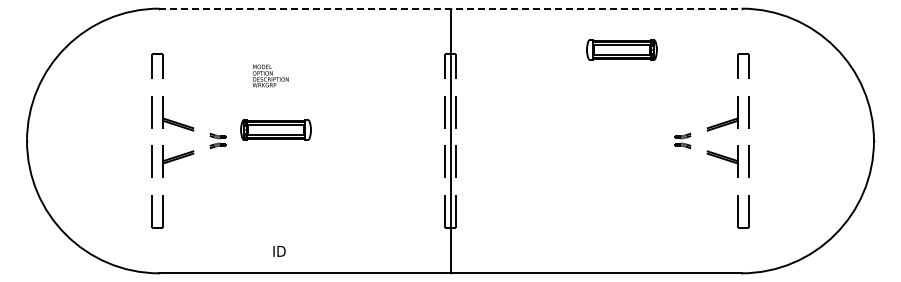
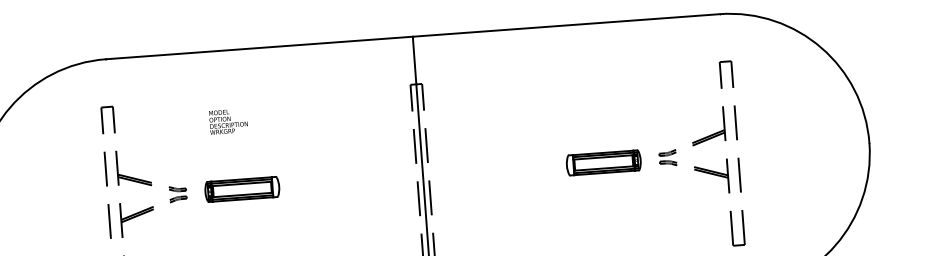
line: (450, 8) -> (412, 36), dashed -> solid
part: (621, 49) -> (603, 162), moved
part: (275, 129) -> (241, 189), moved

